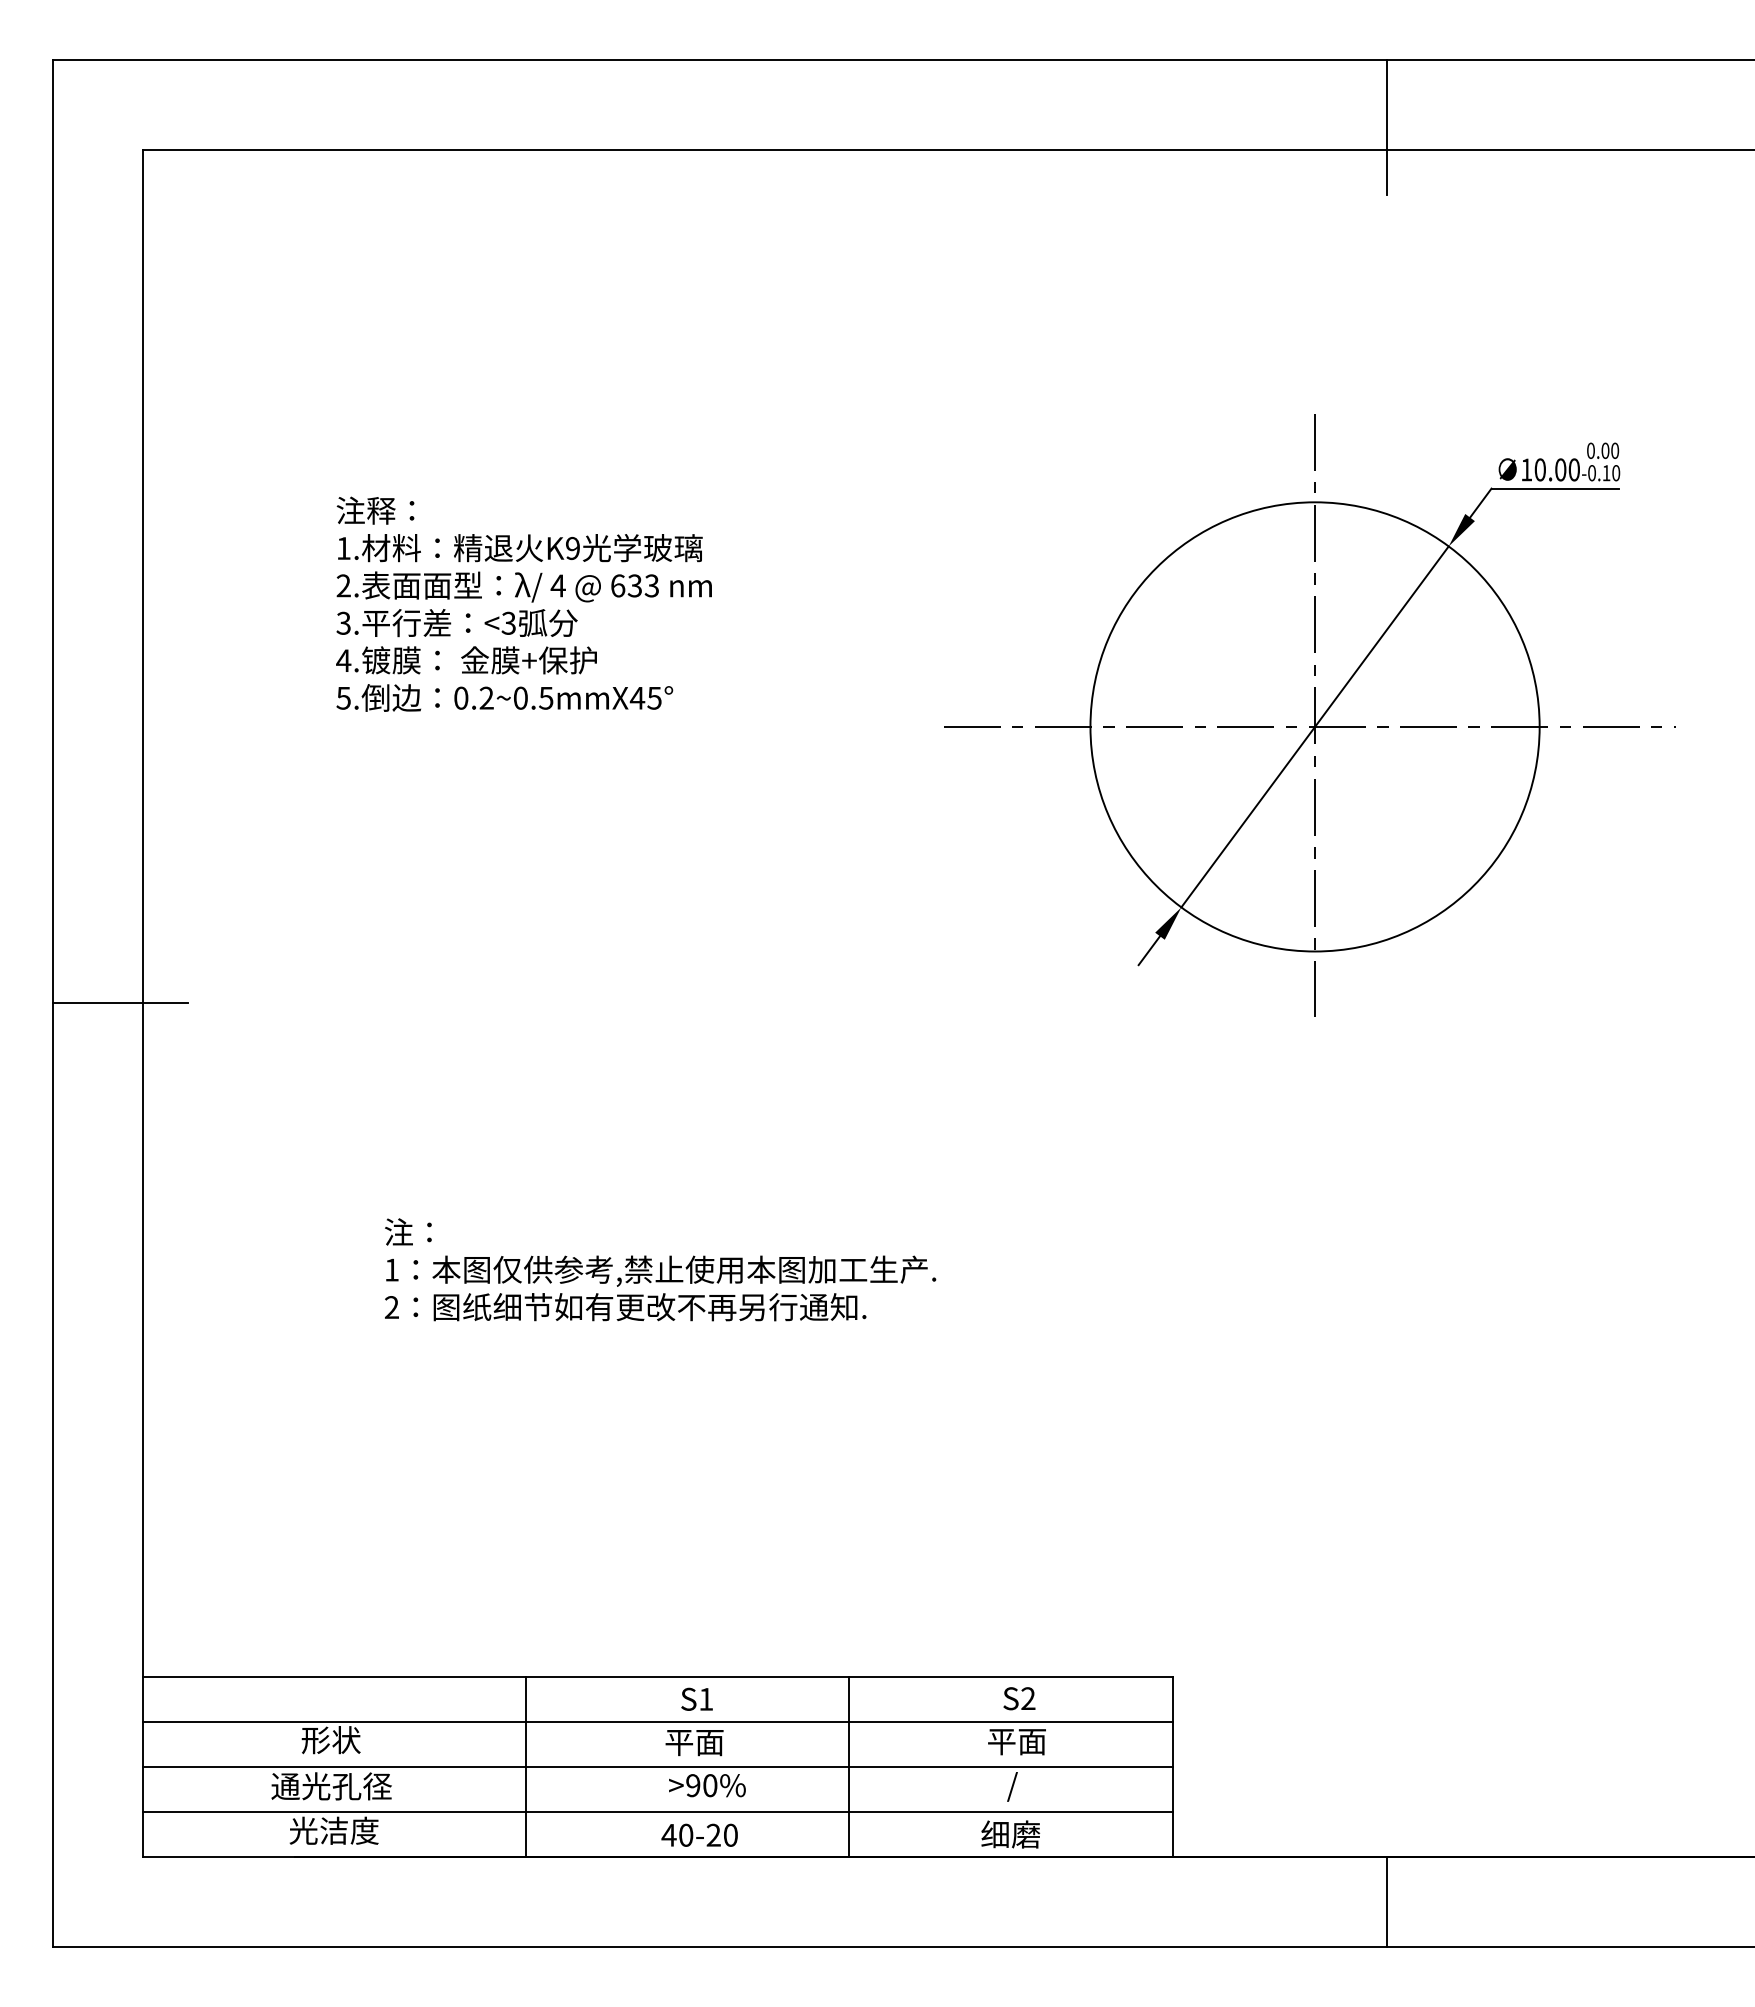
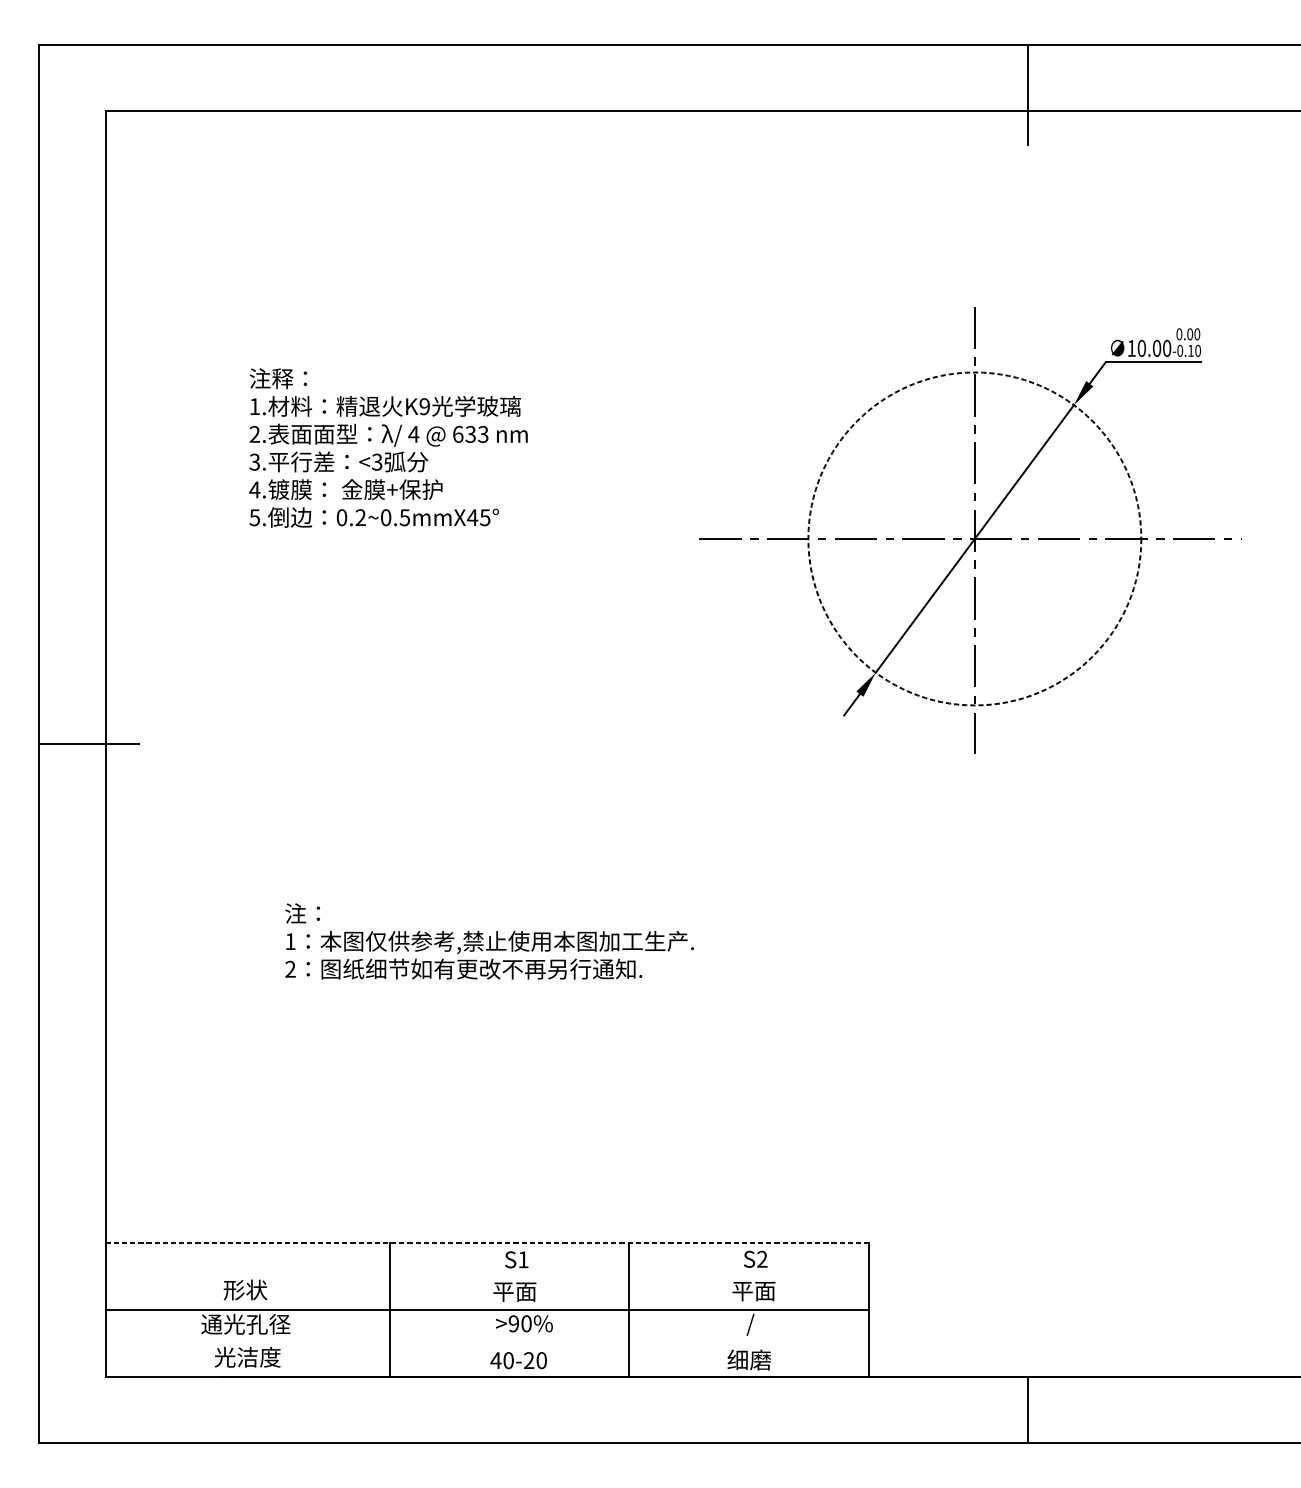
circle: (1314, 726) -> (974, 538), solid -> dashed
line: (657, 1677) -> (487, 1243), solid -> dashed
line: (657, 1722) -> (487, 1276), removed
line: (657, 1812) -> (487, 1343), removed

